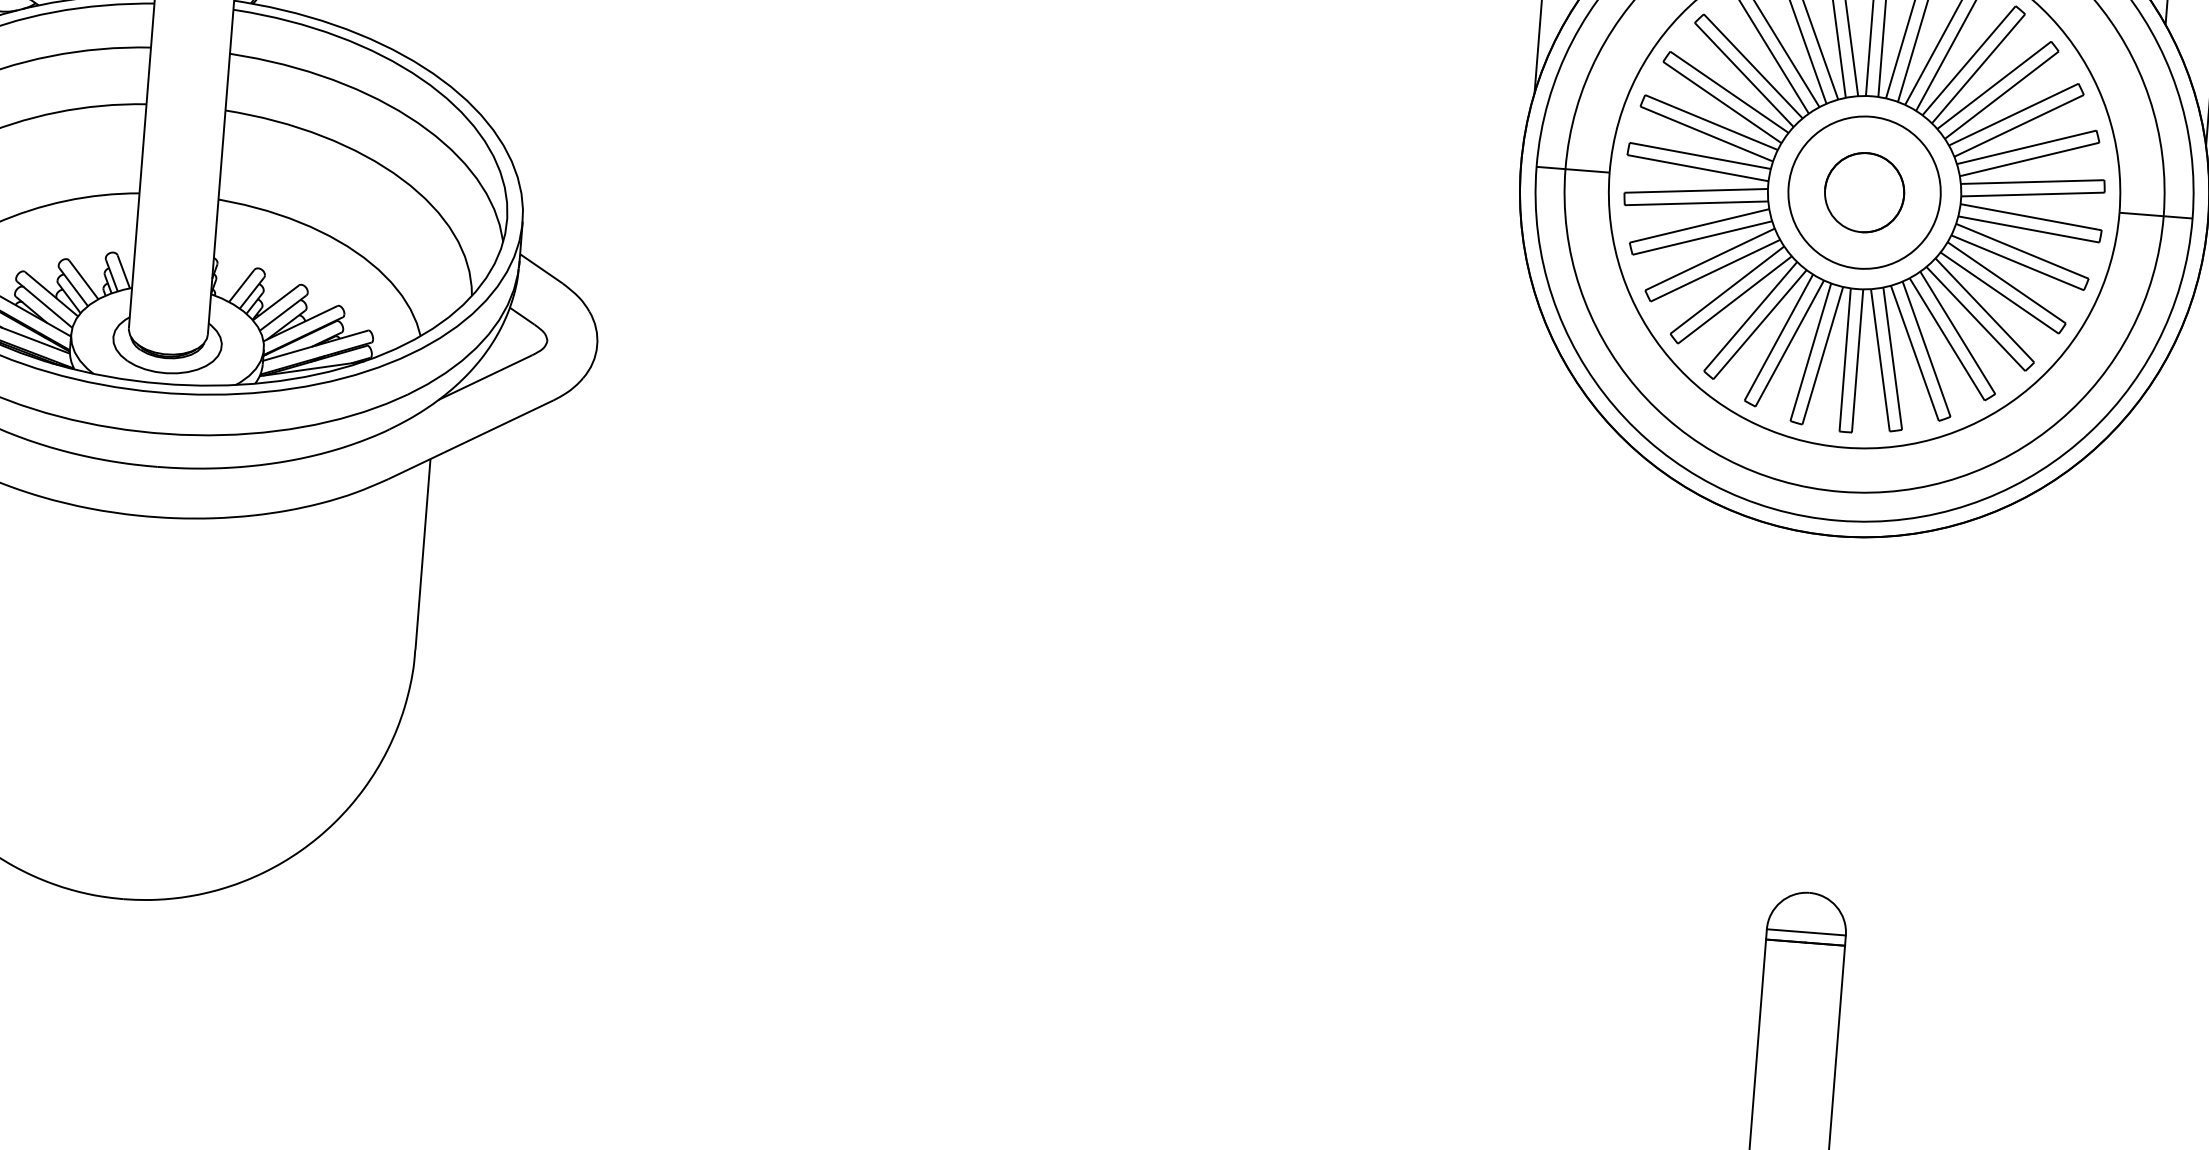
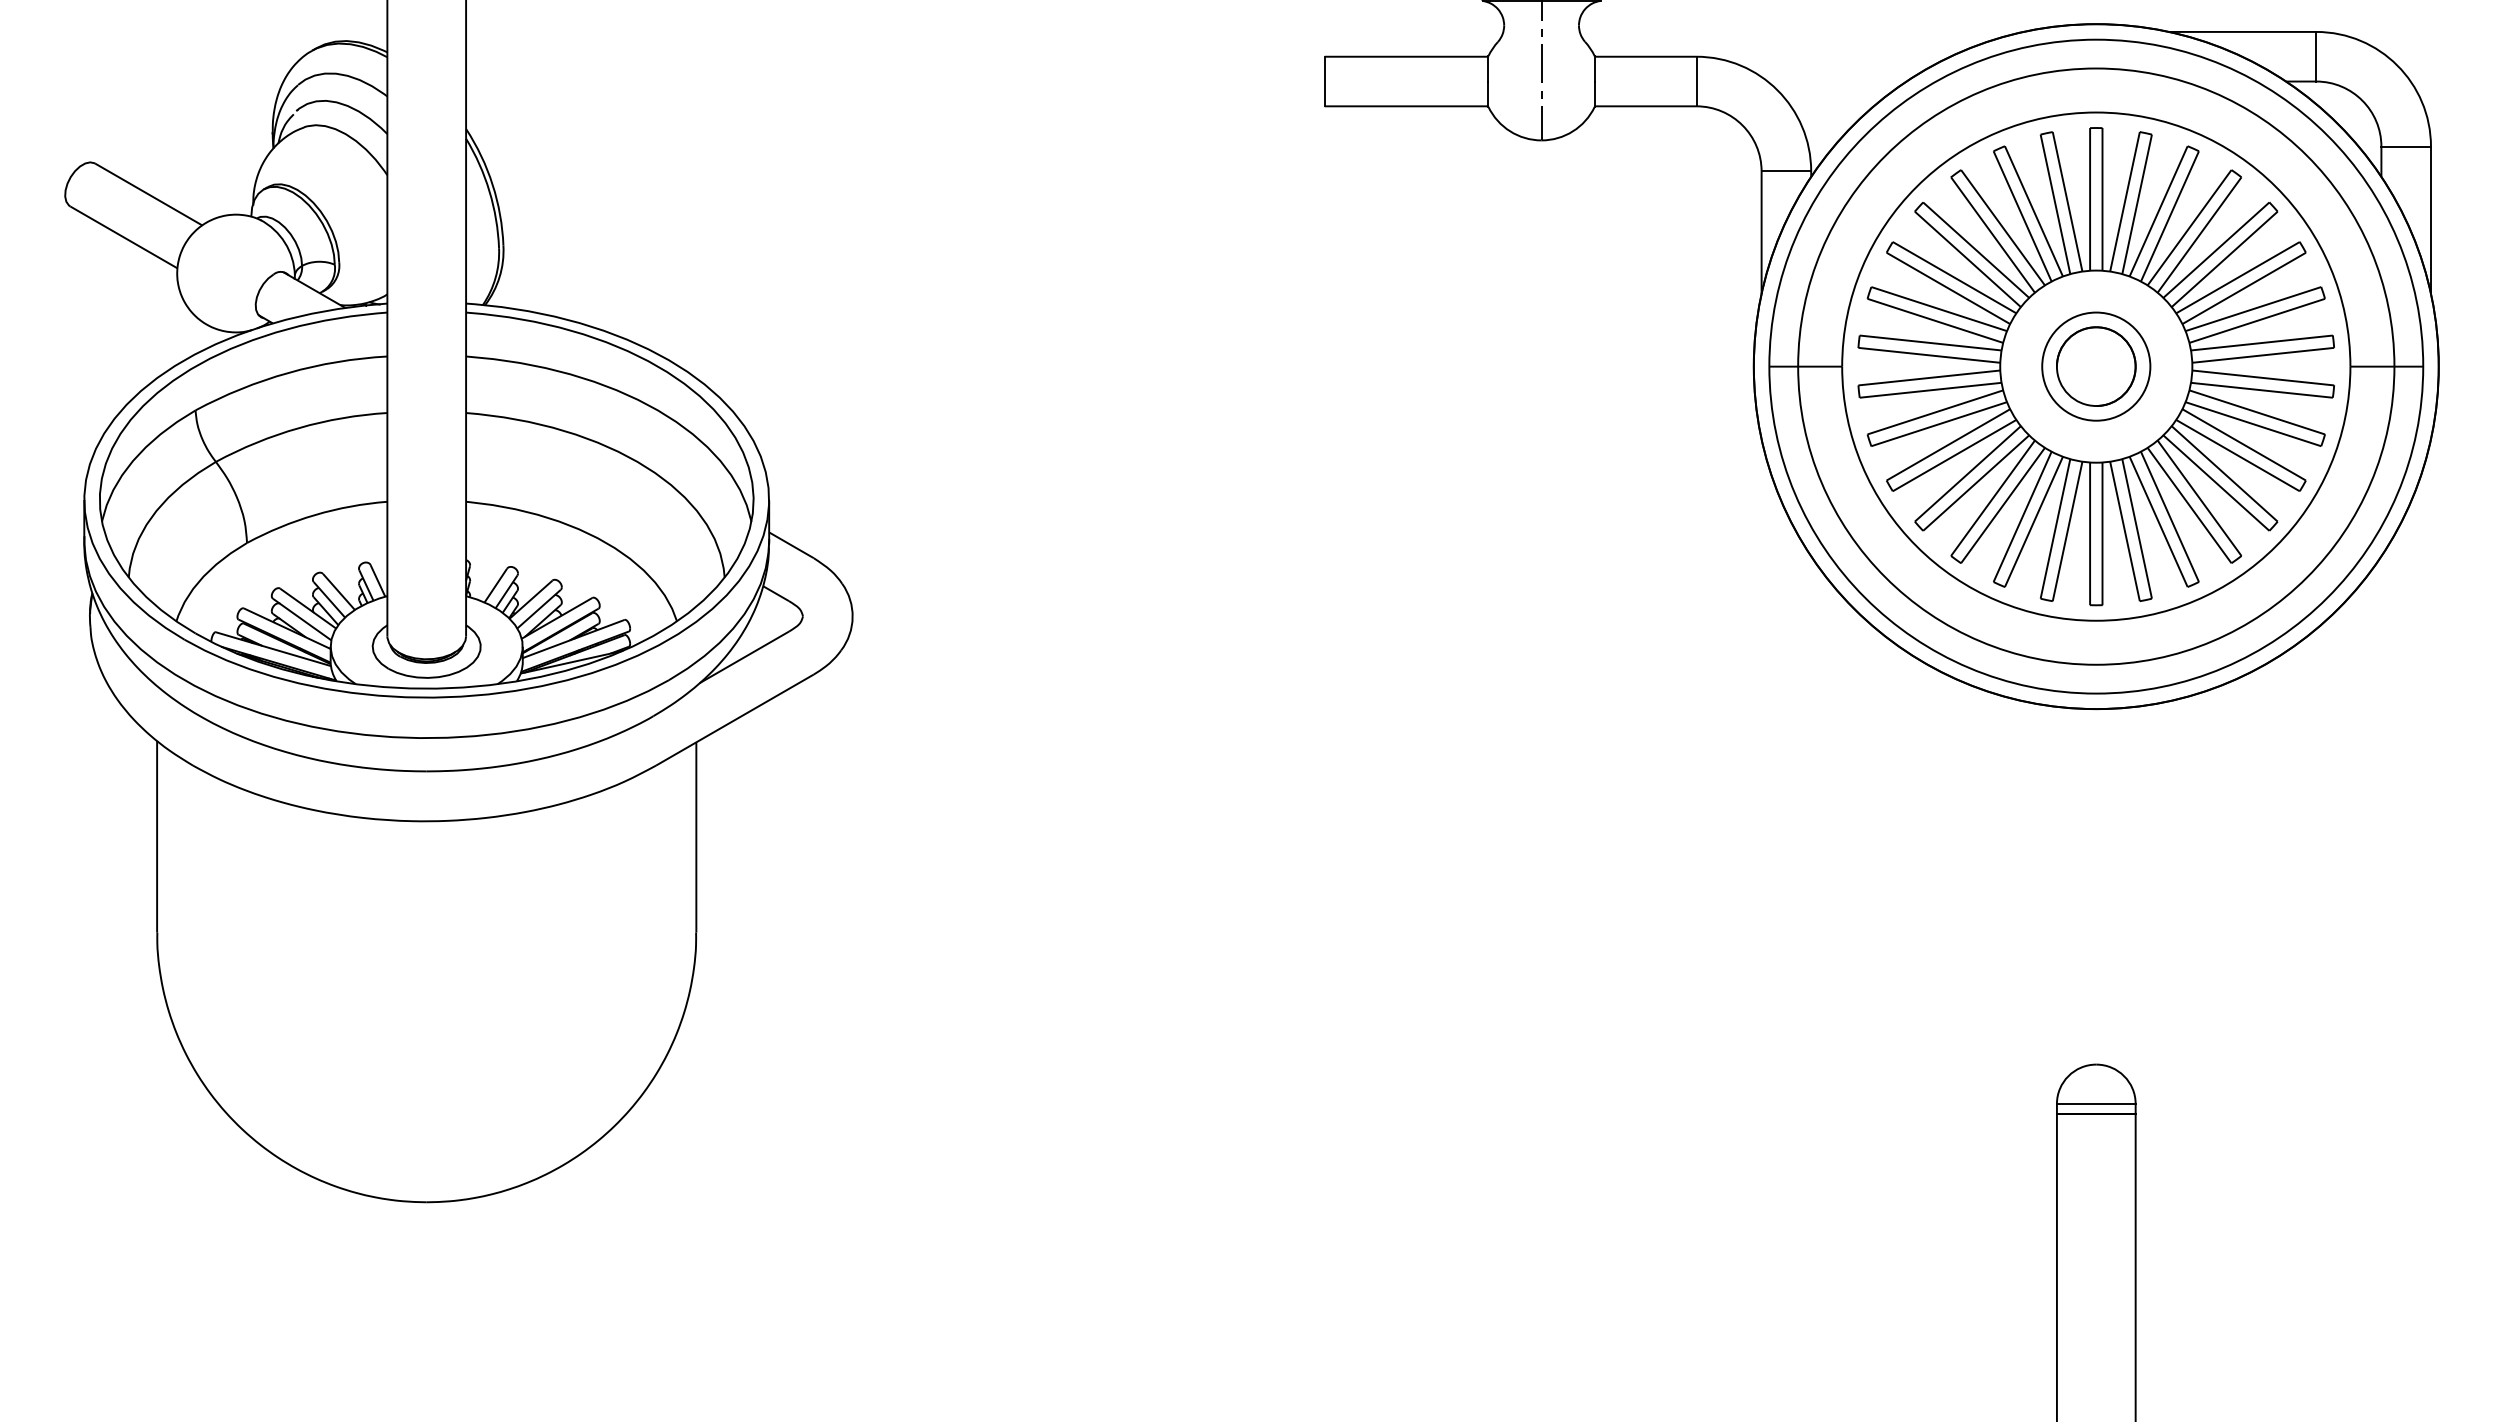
circle: (1864, 192) -> (2096, 366), size x0.71

